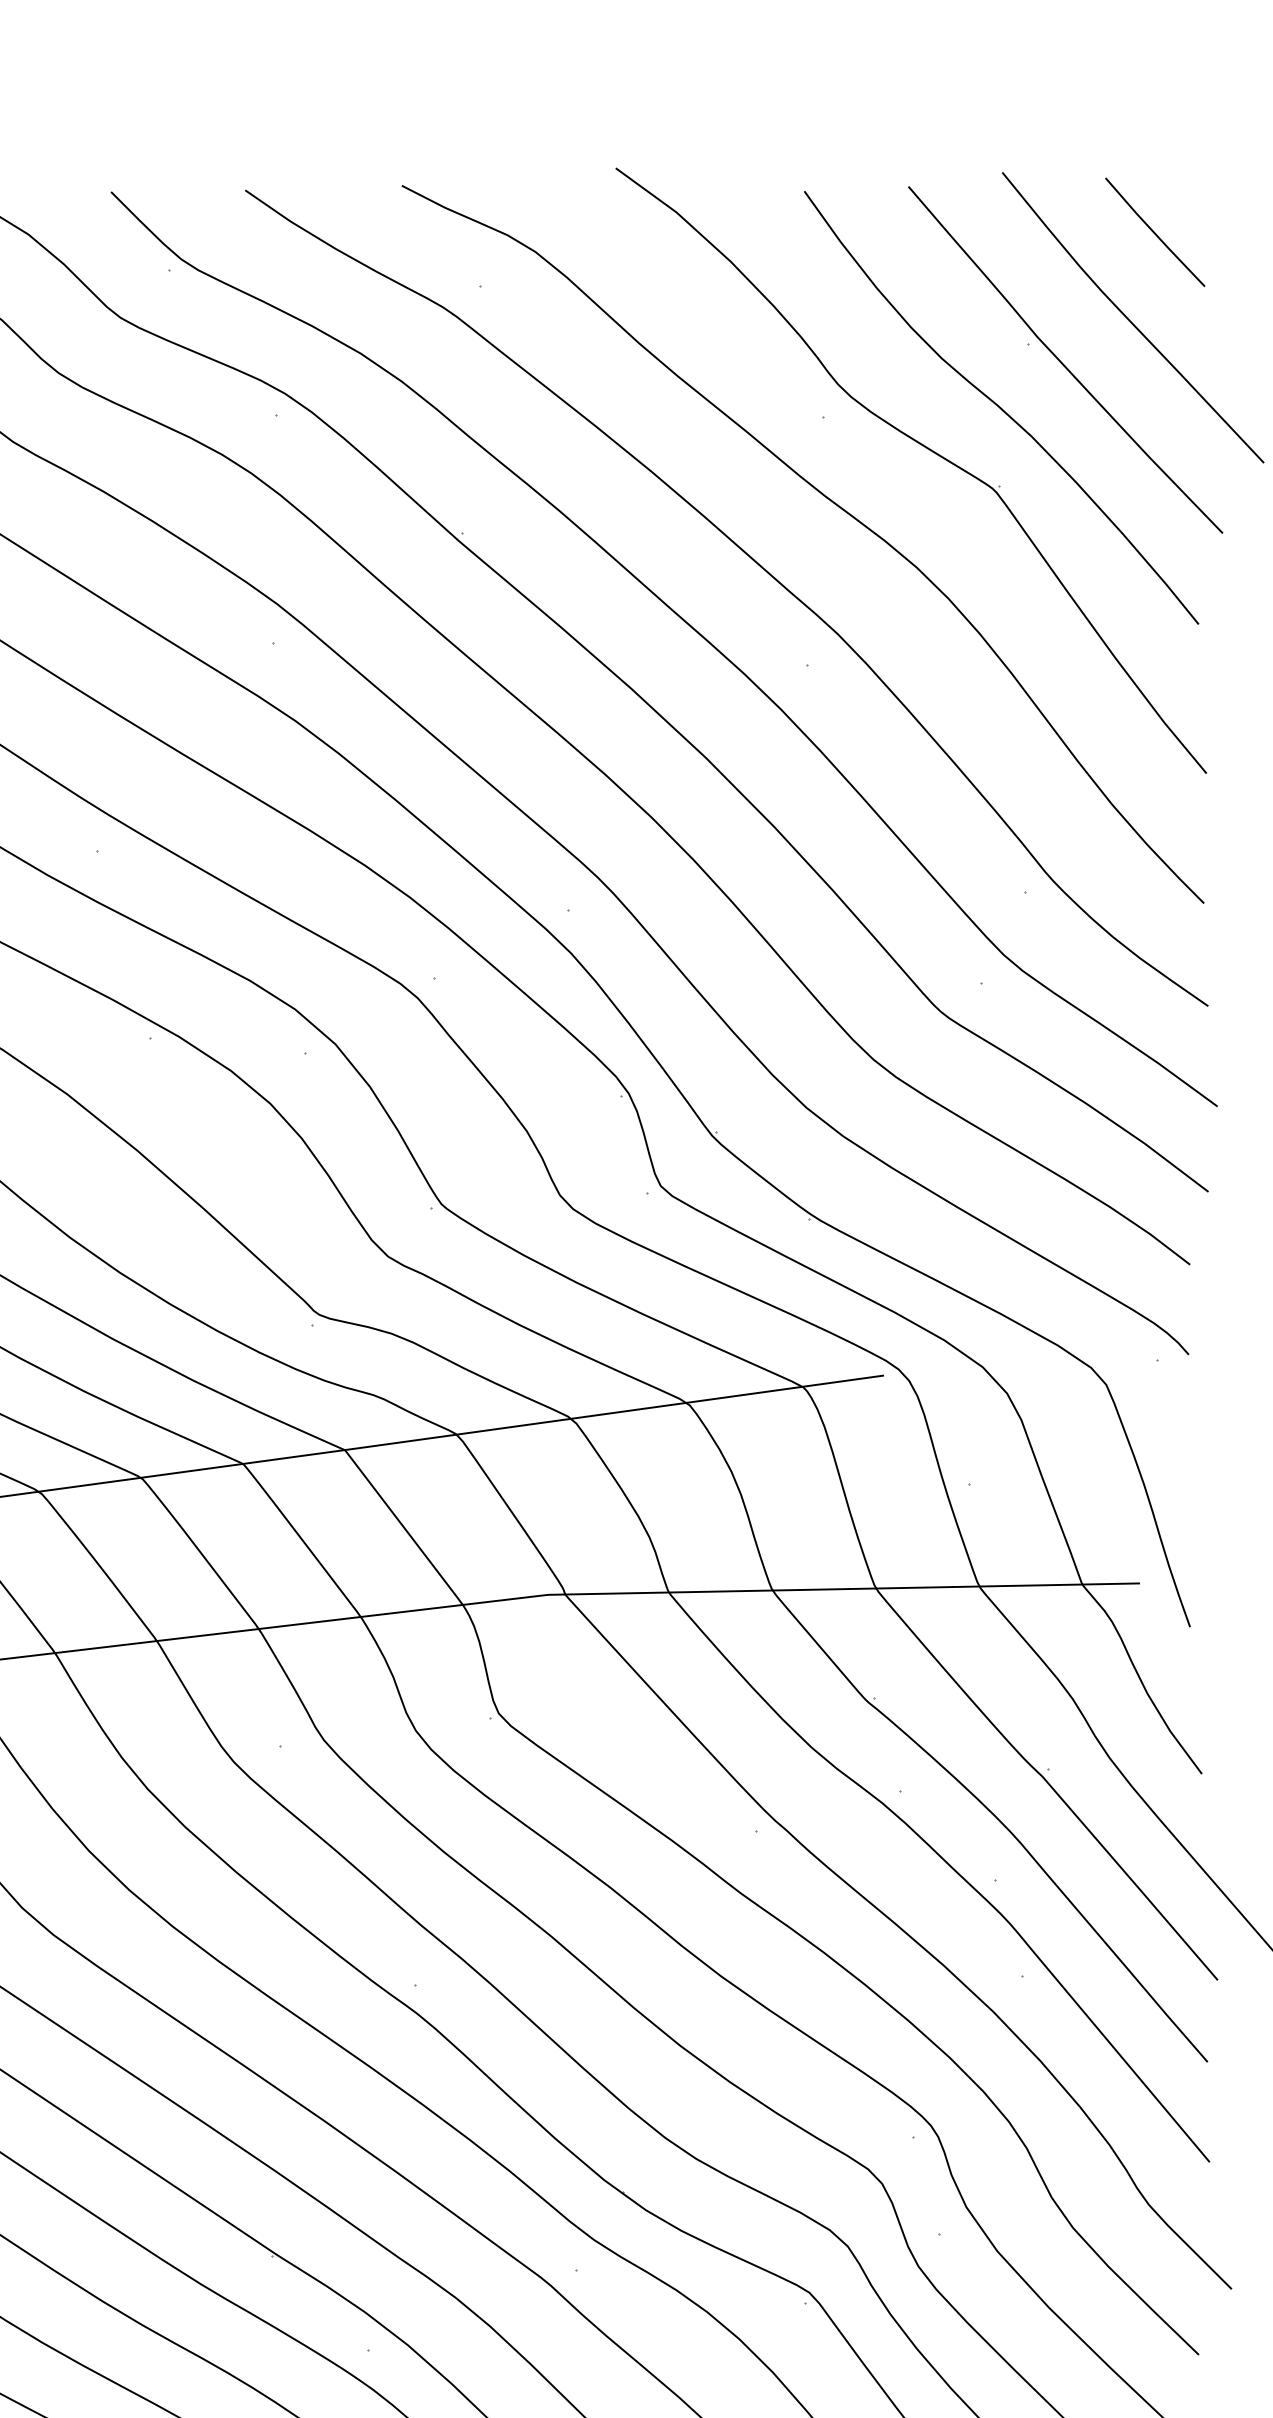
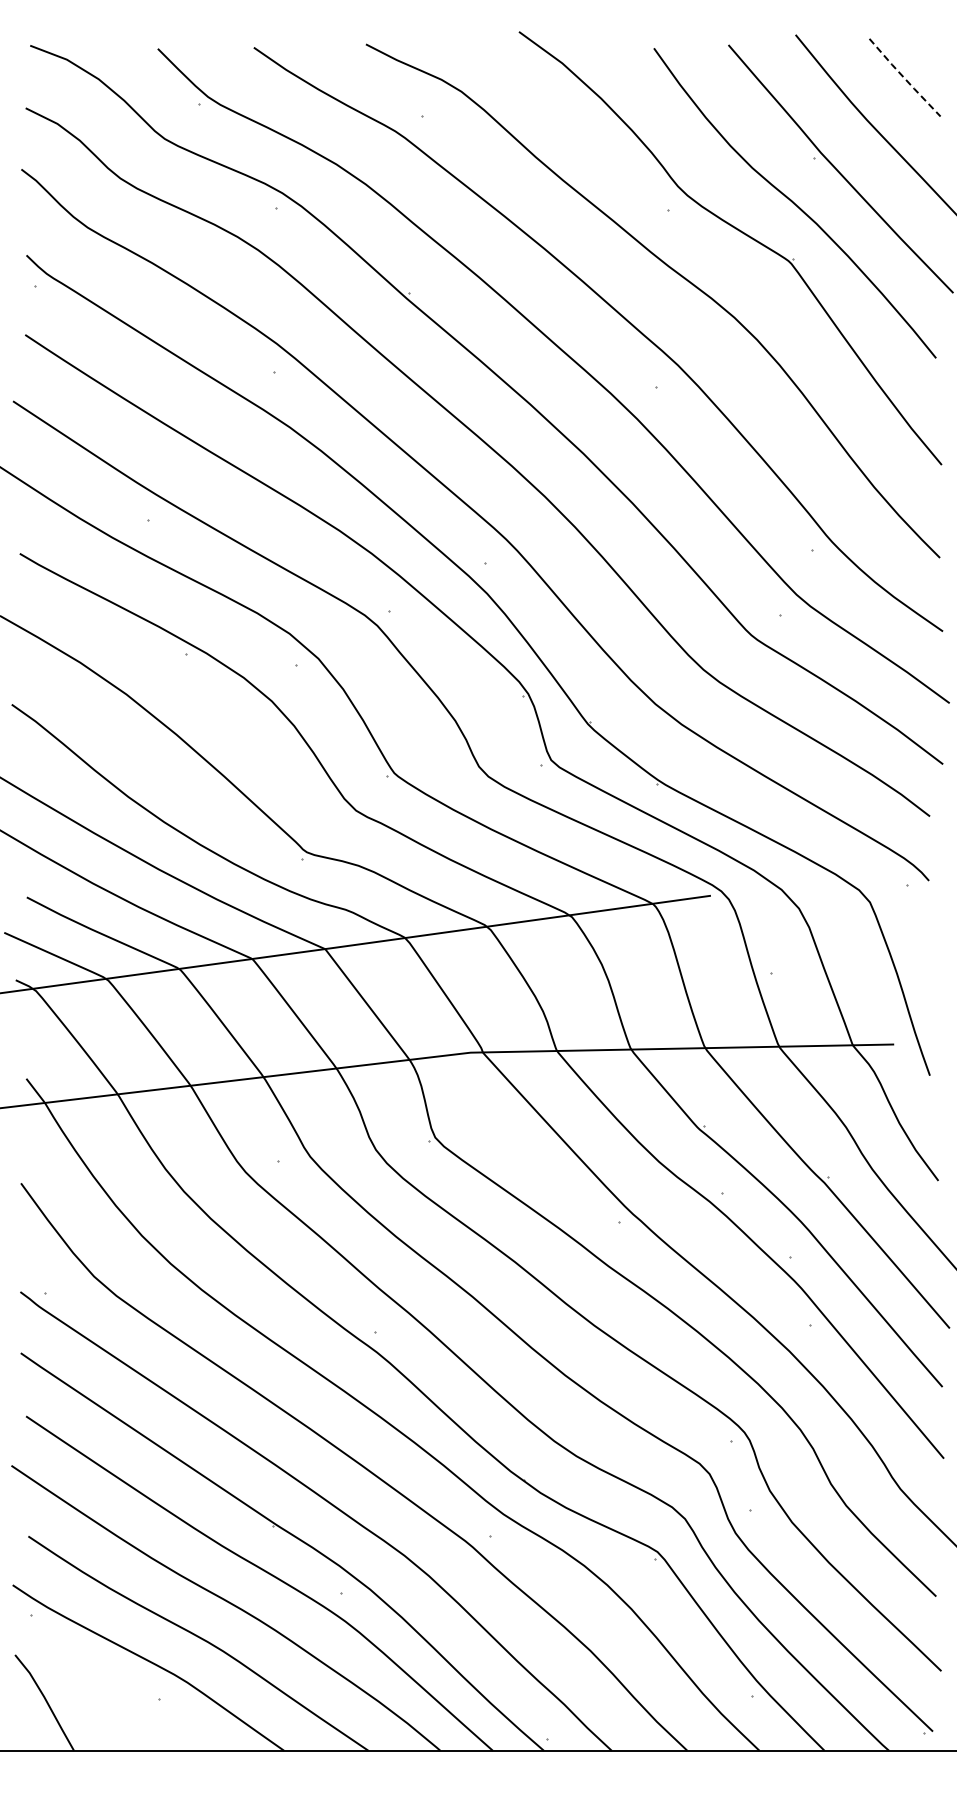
line: (1154, 233) -> (904, 78), solid -> dashed

